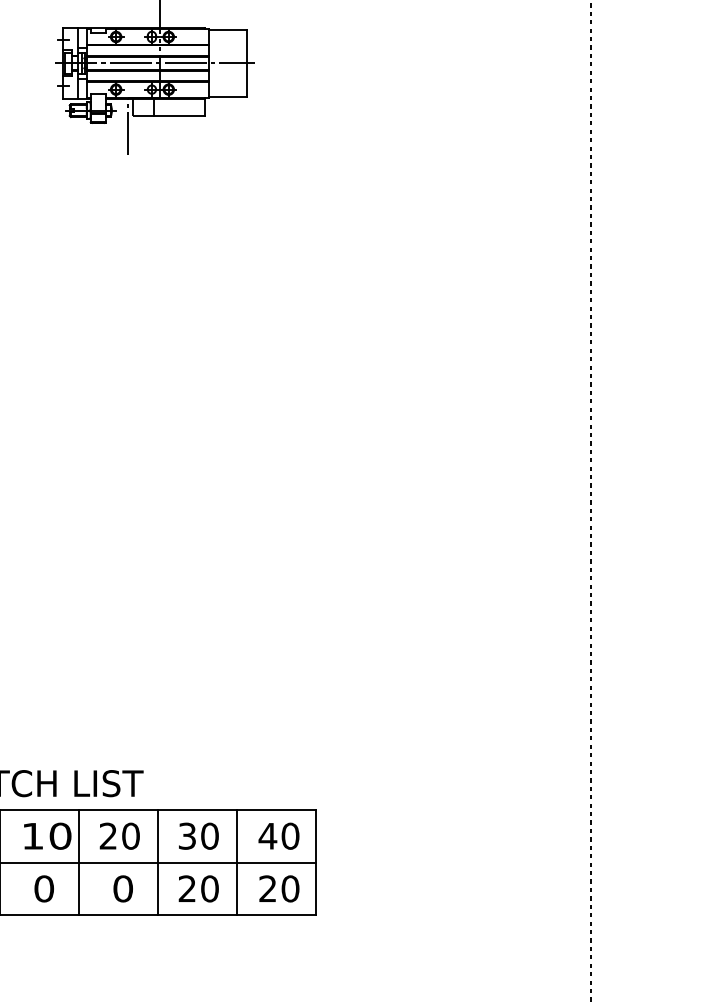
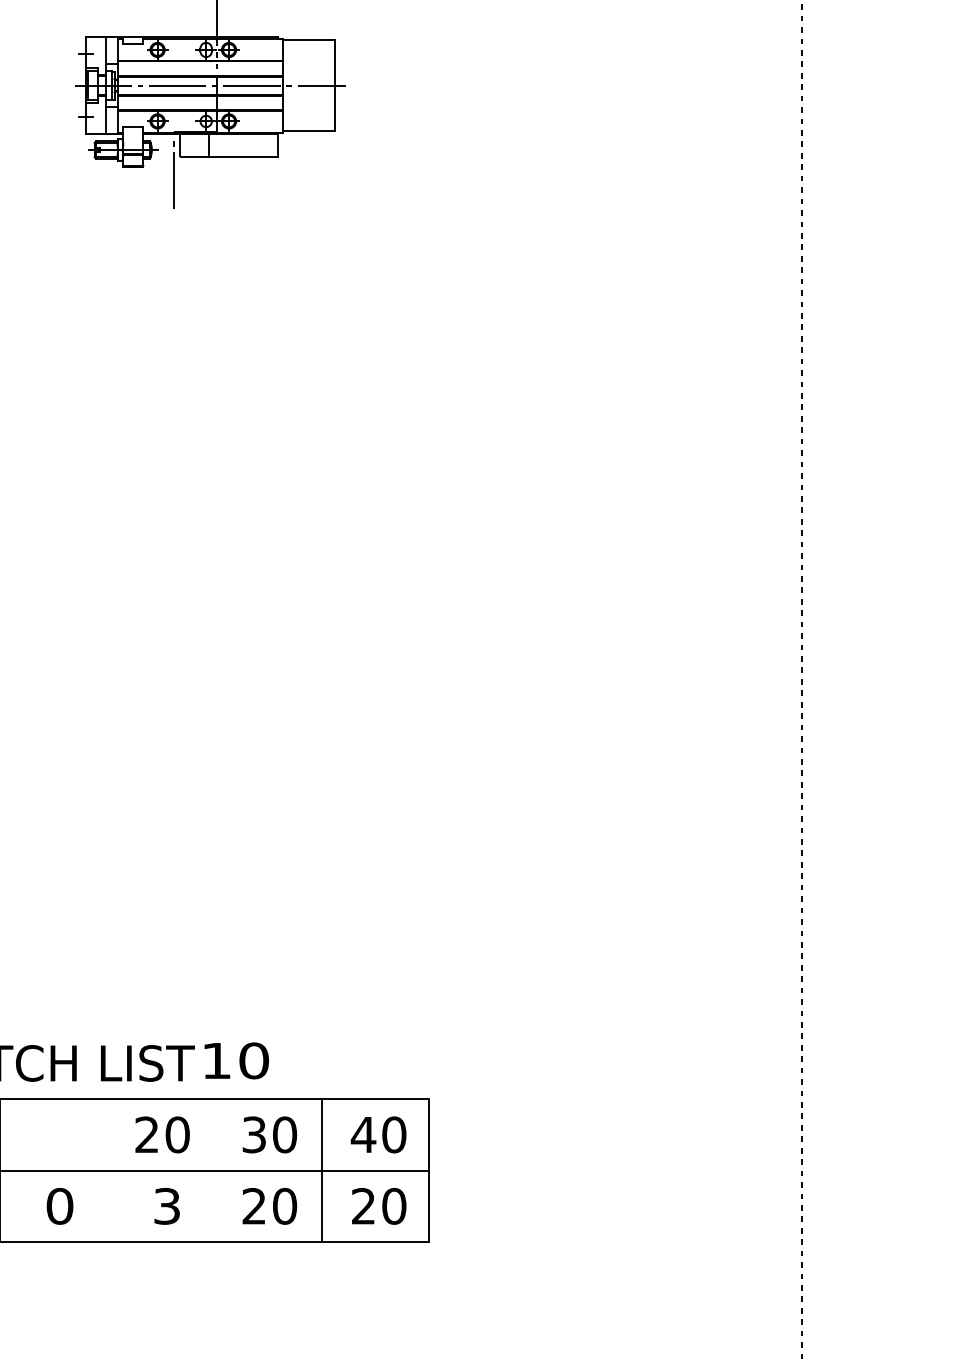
text: (47, 835) -> (236, 1060), moved
line: (79, 862) -> (107, 1170), removed
line: (158, 862) -> (214, 1170), removed
text: (123, 889) -> (167, 1206), 0 -> 3

